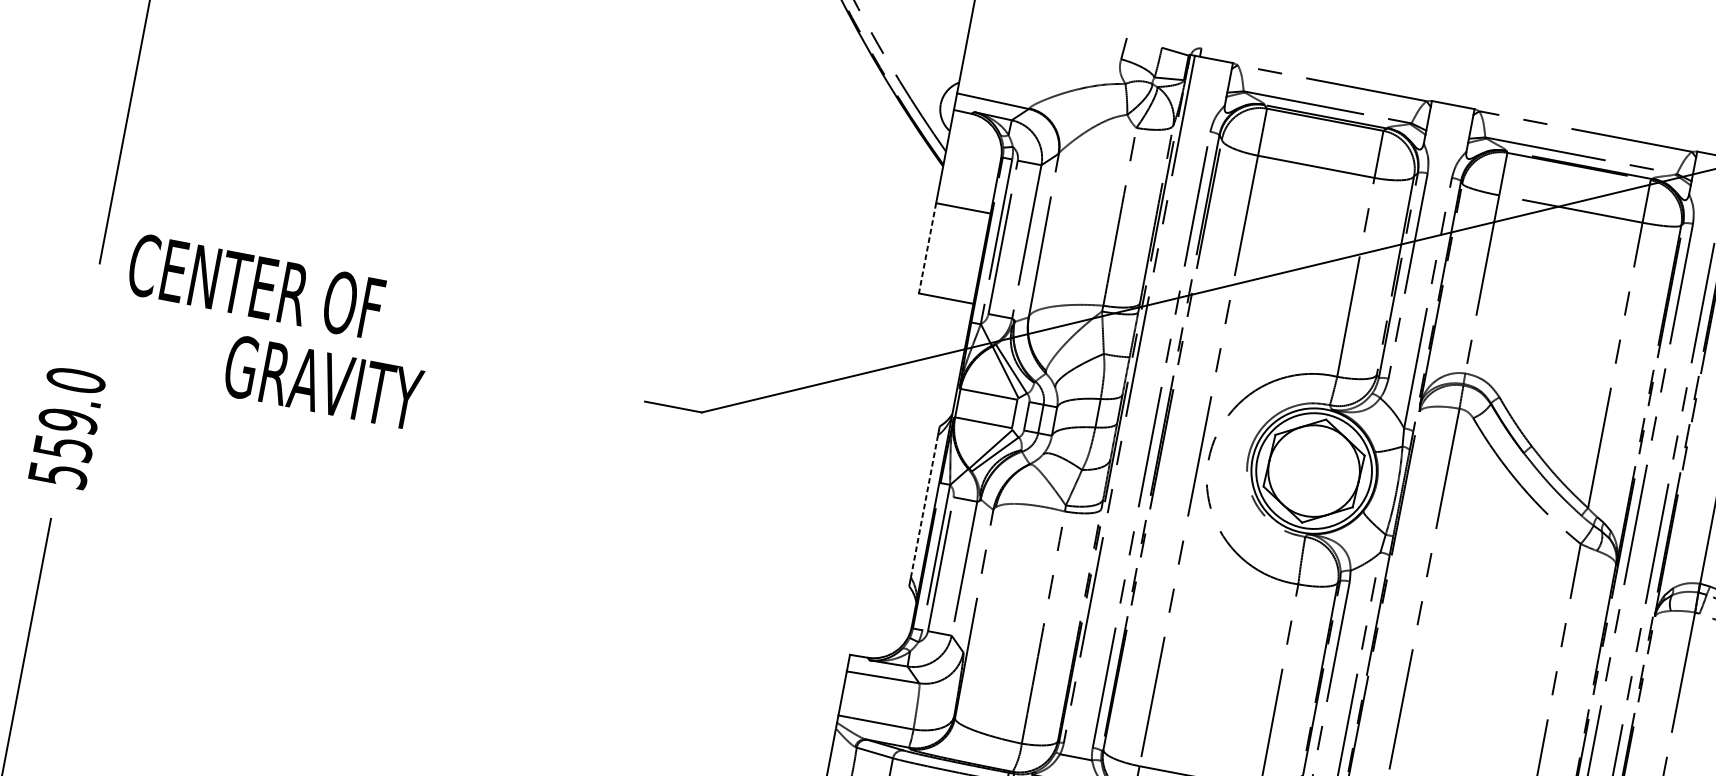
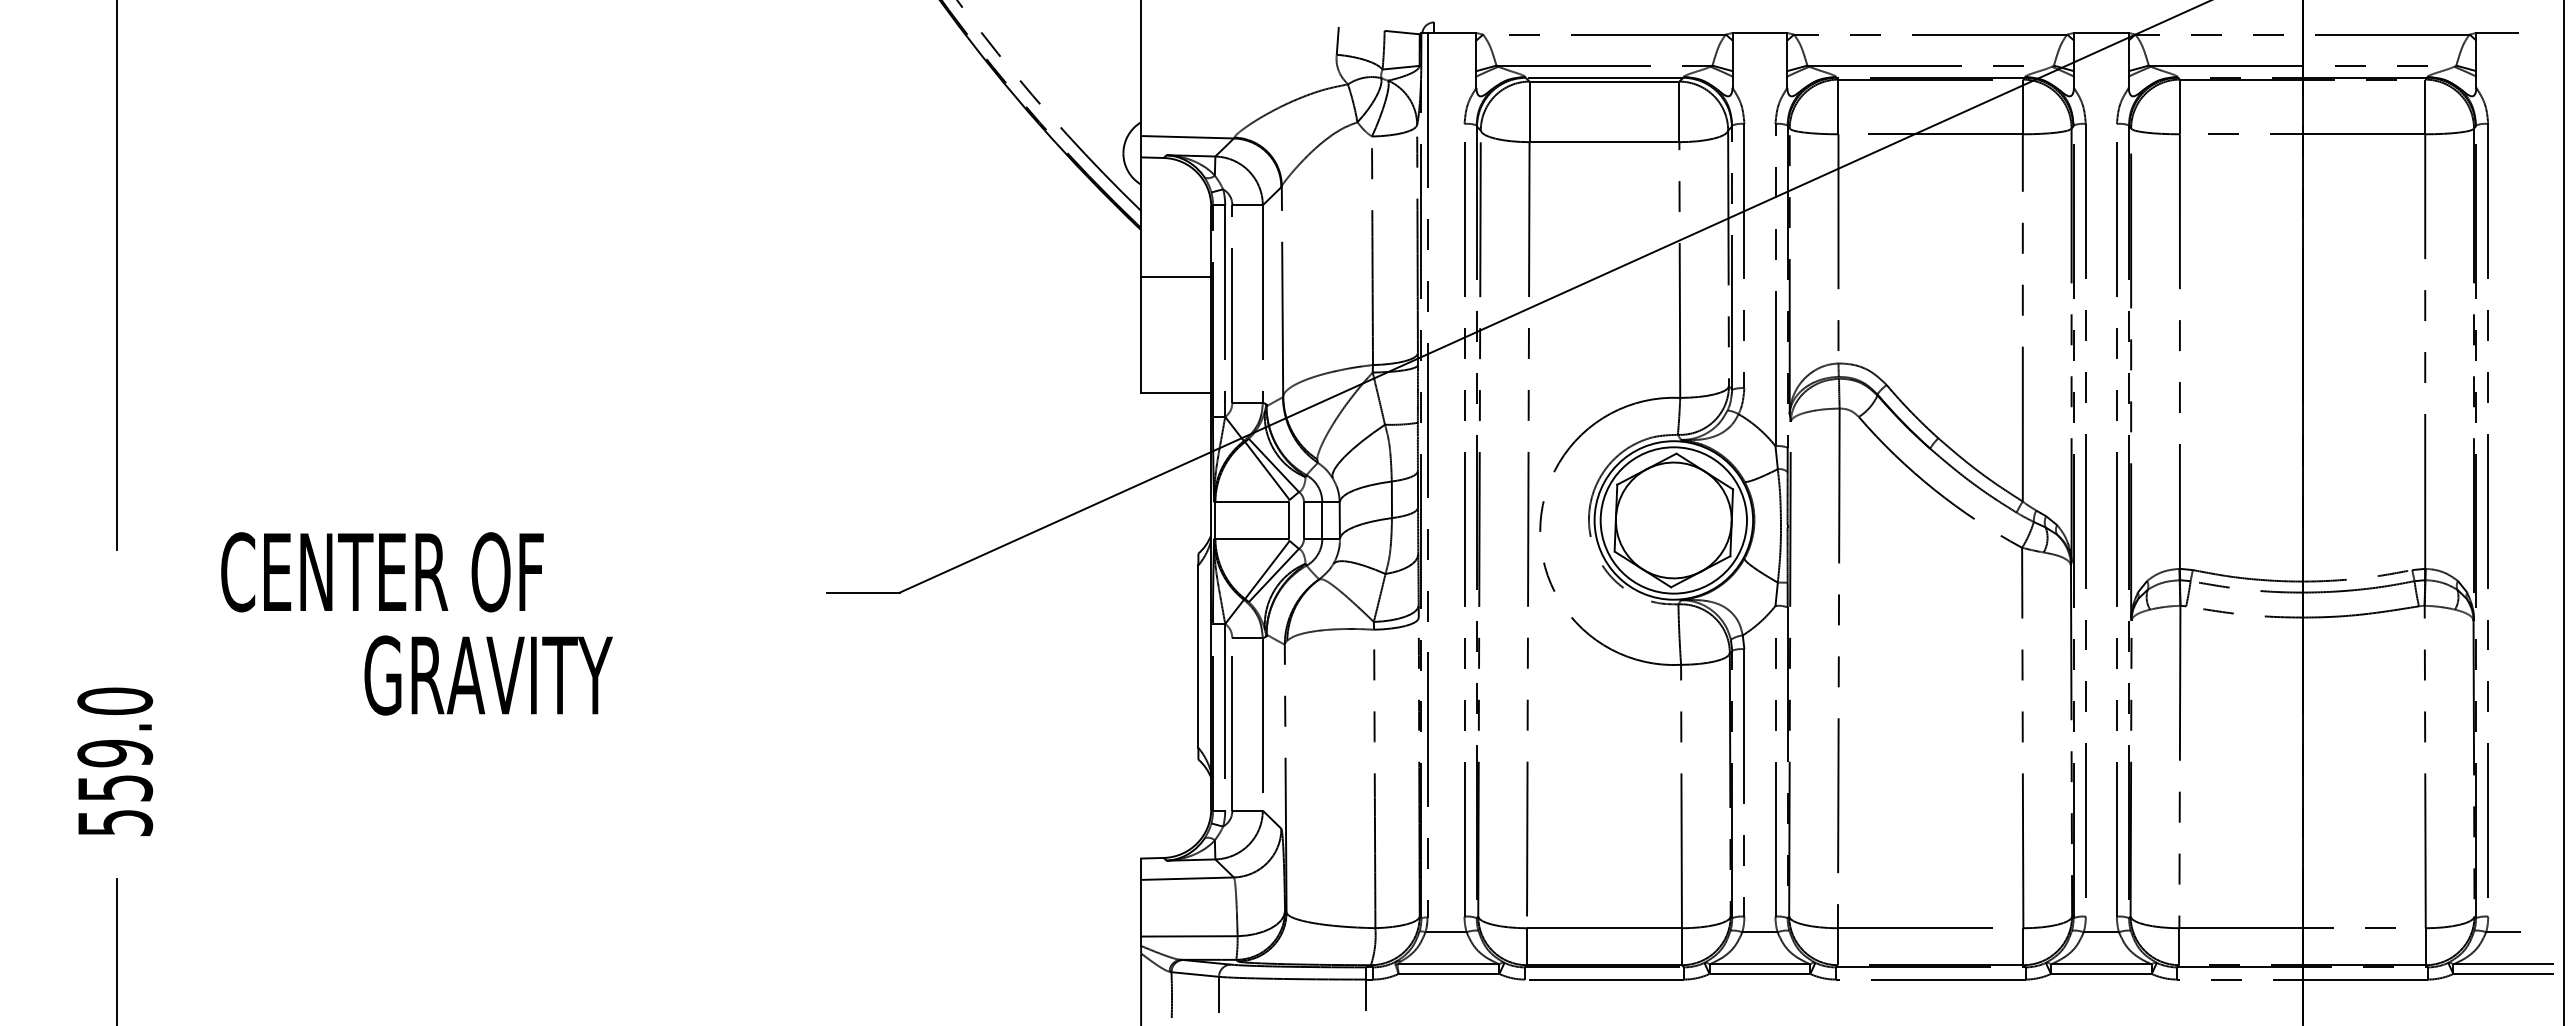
line: (927, 248) -> (1141, 335), dashed -> solid
text: (274, 331) -> (416, 623), moved
line: (924, 507) -> (1198, 657), dashed -> solid

